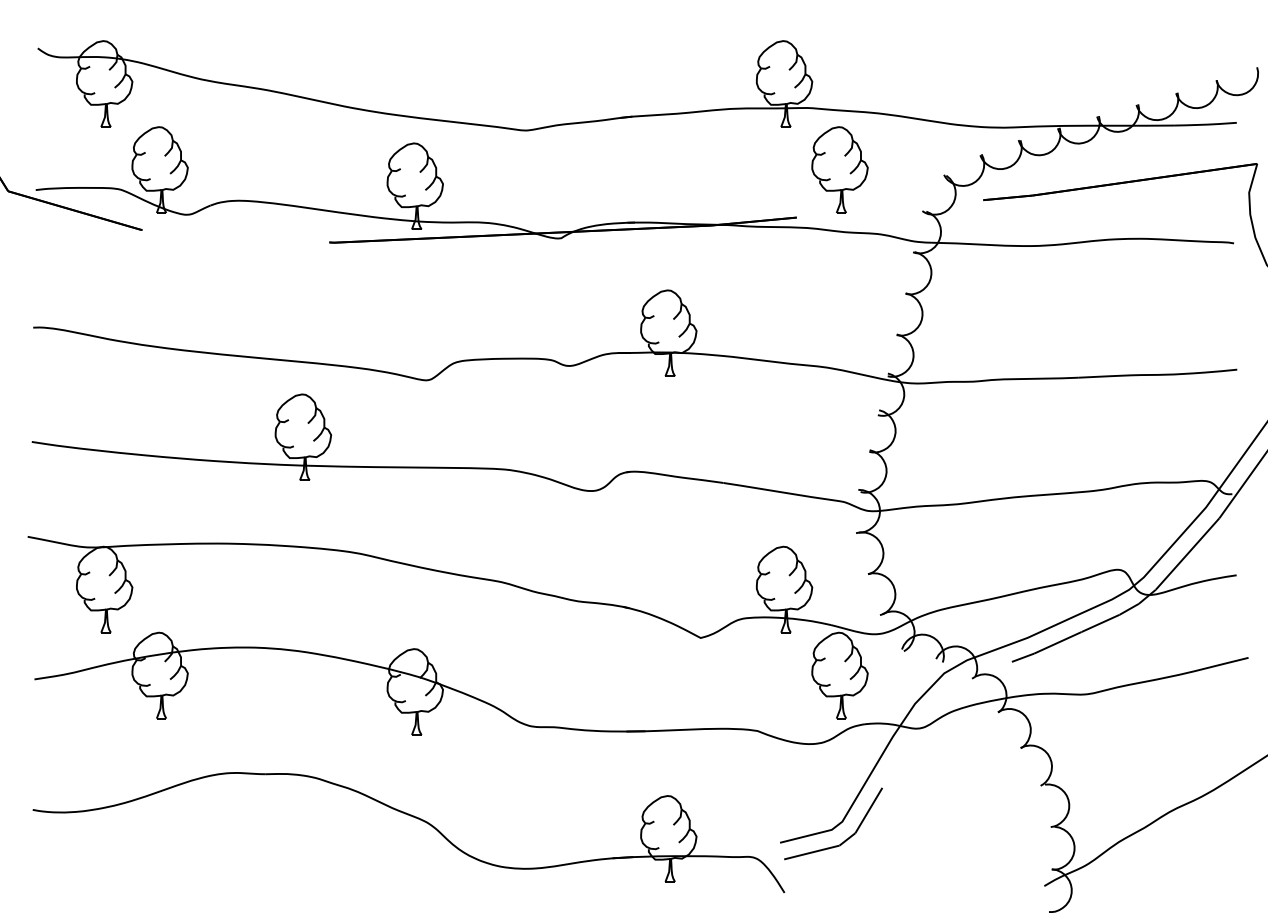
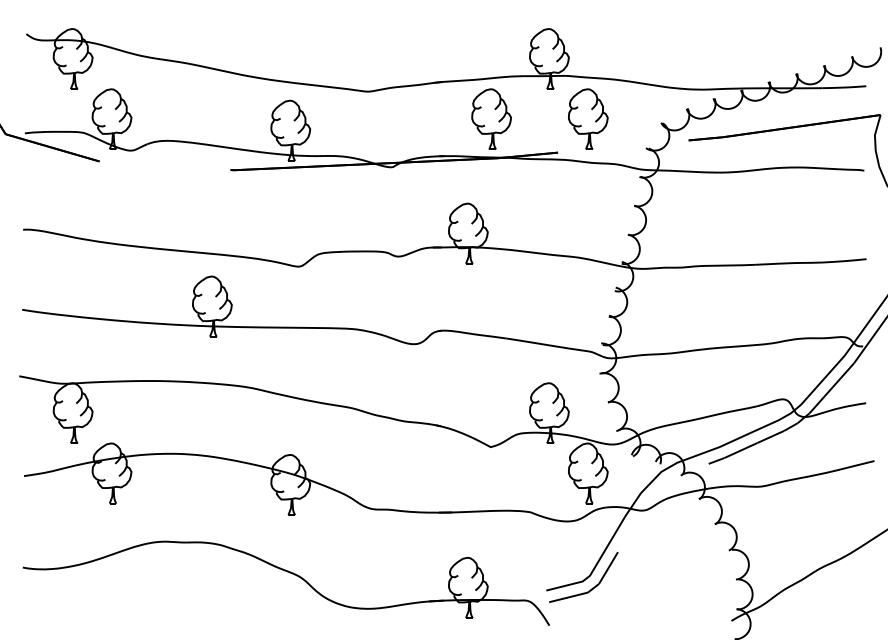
part: (701, 169) -> (491, 118), added

